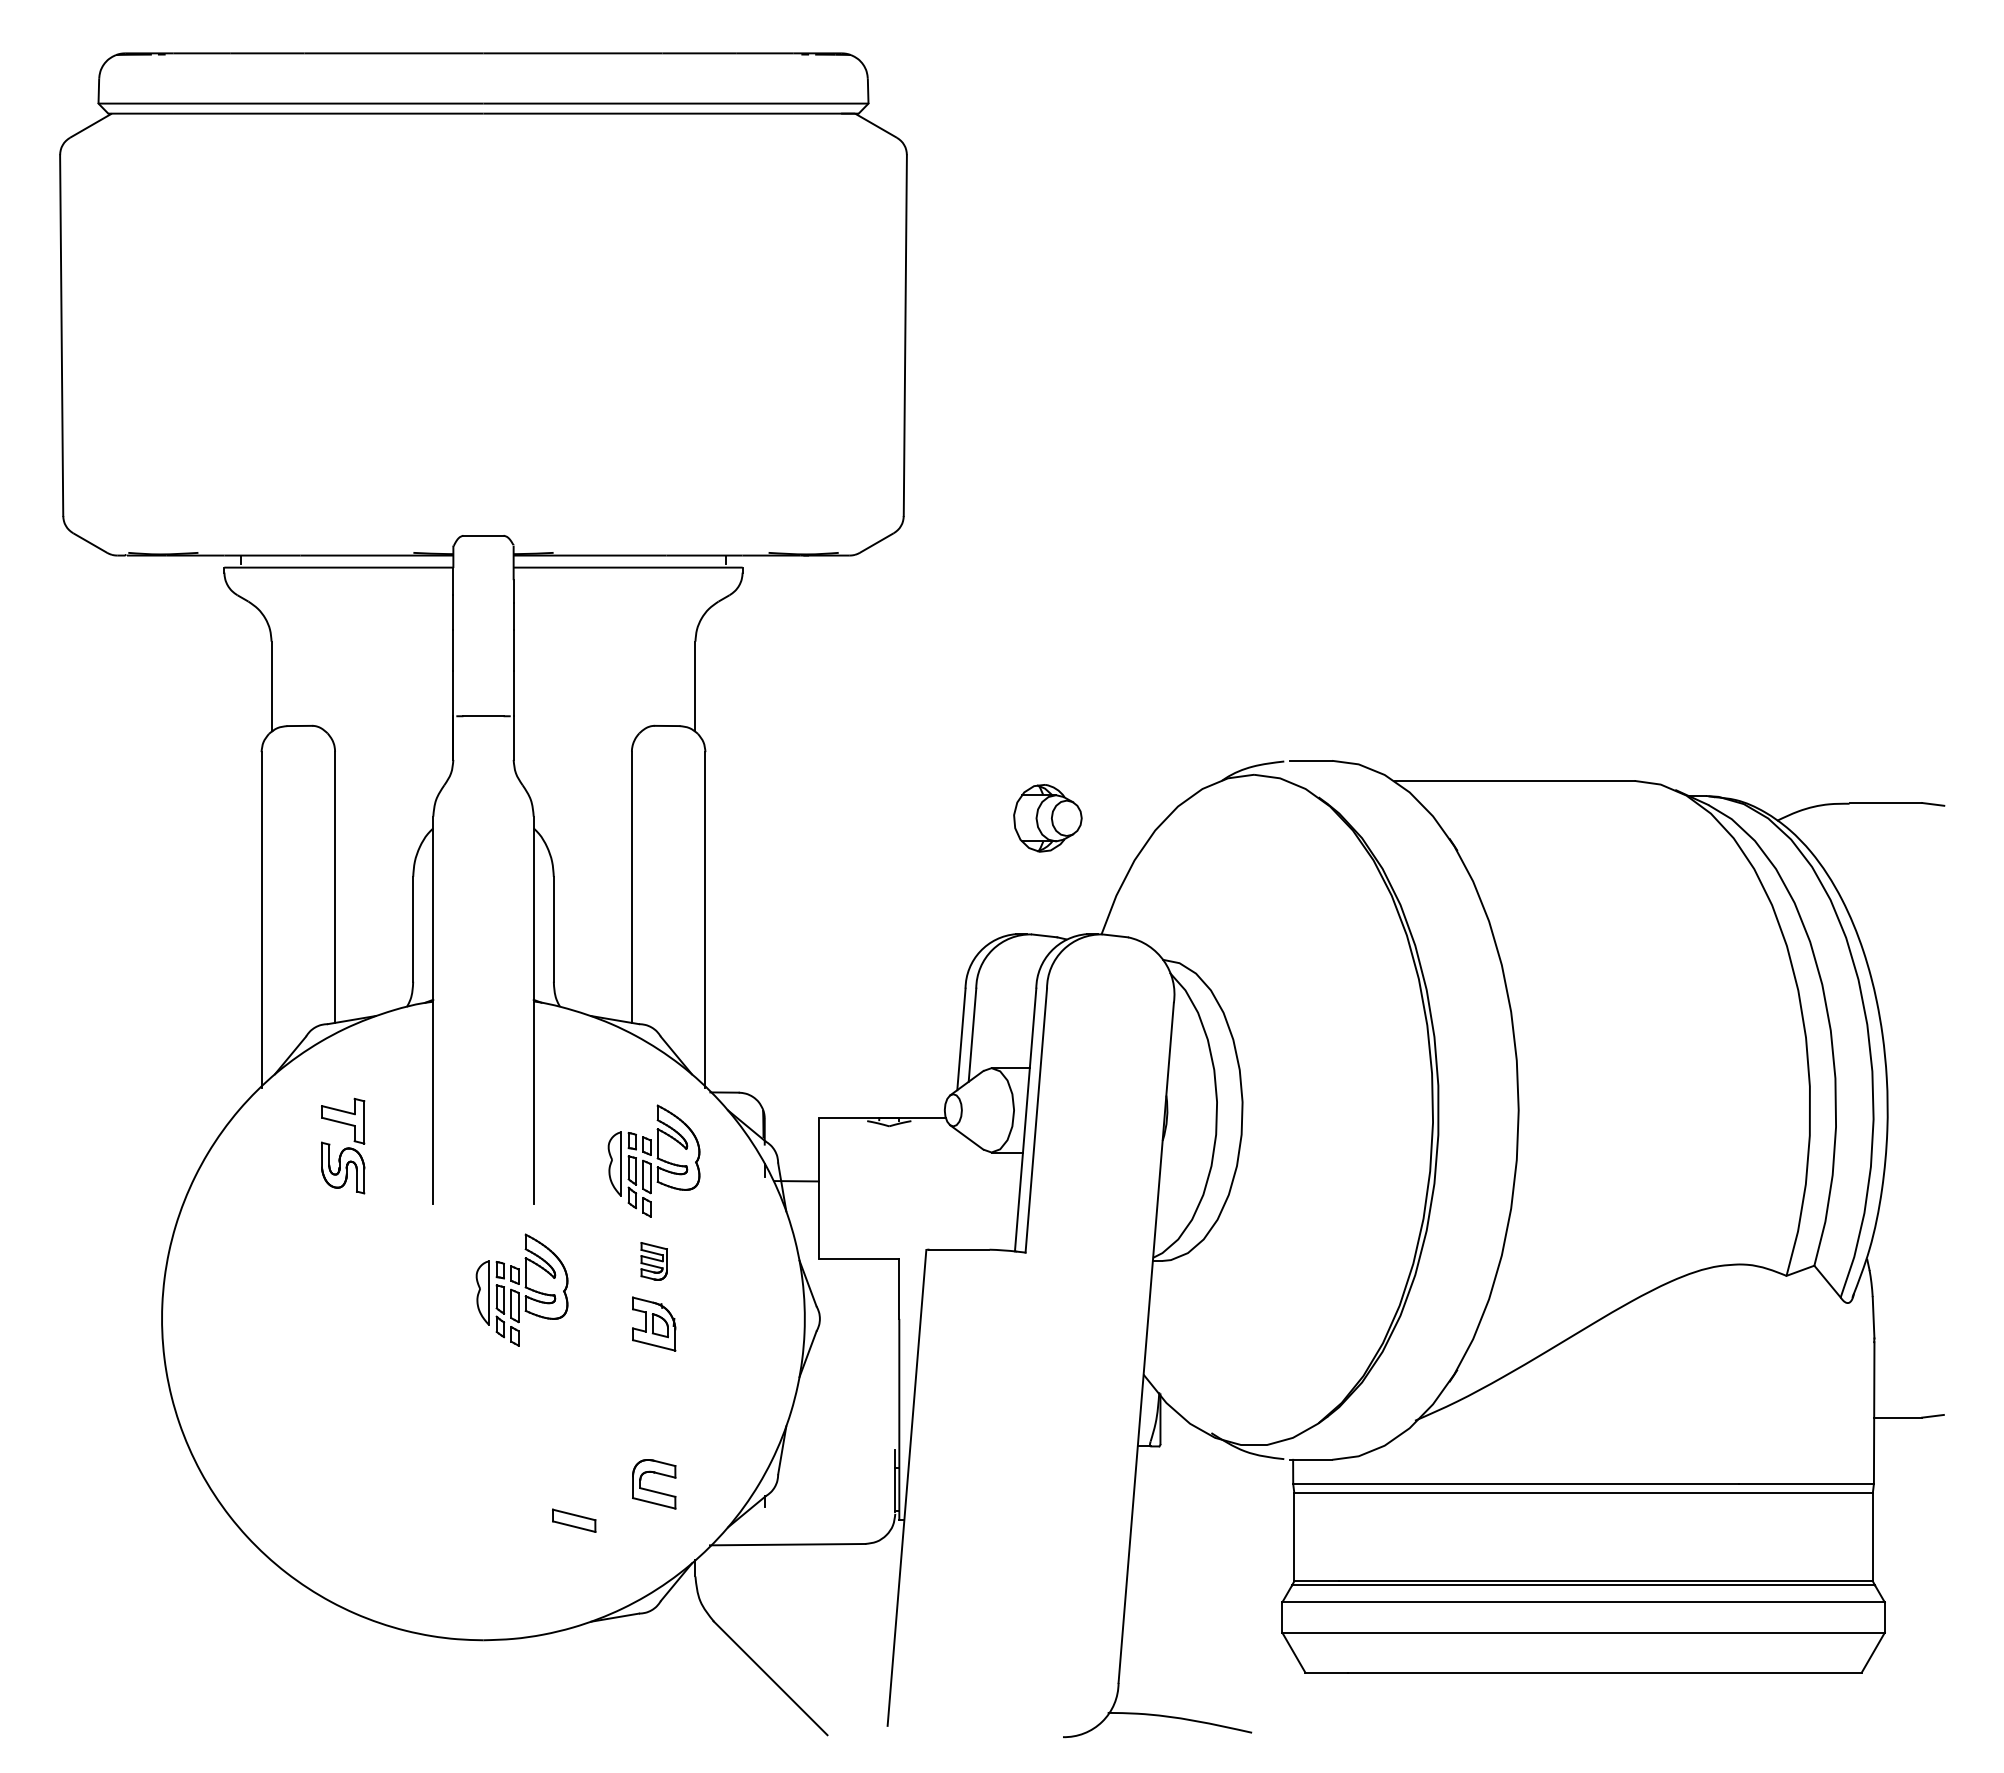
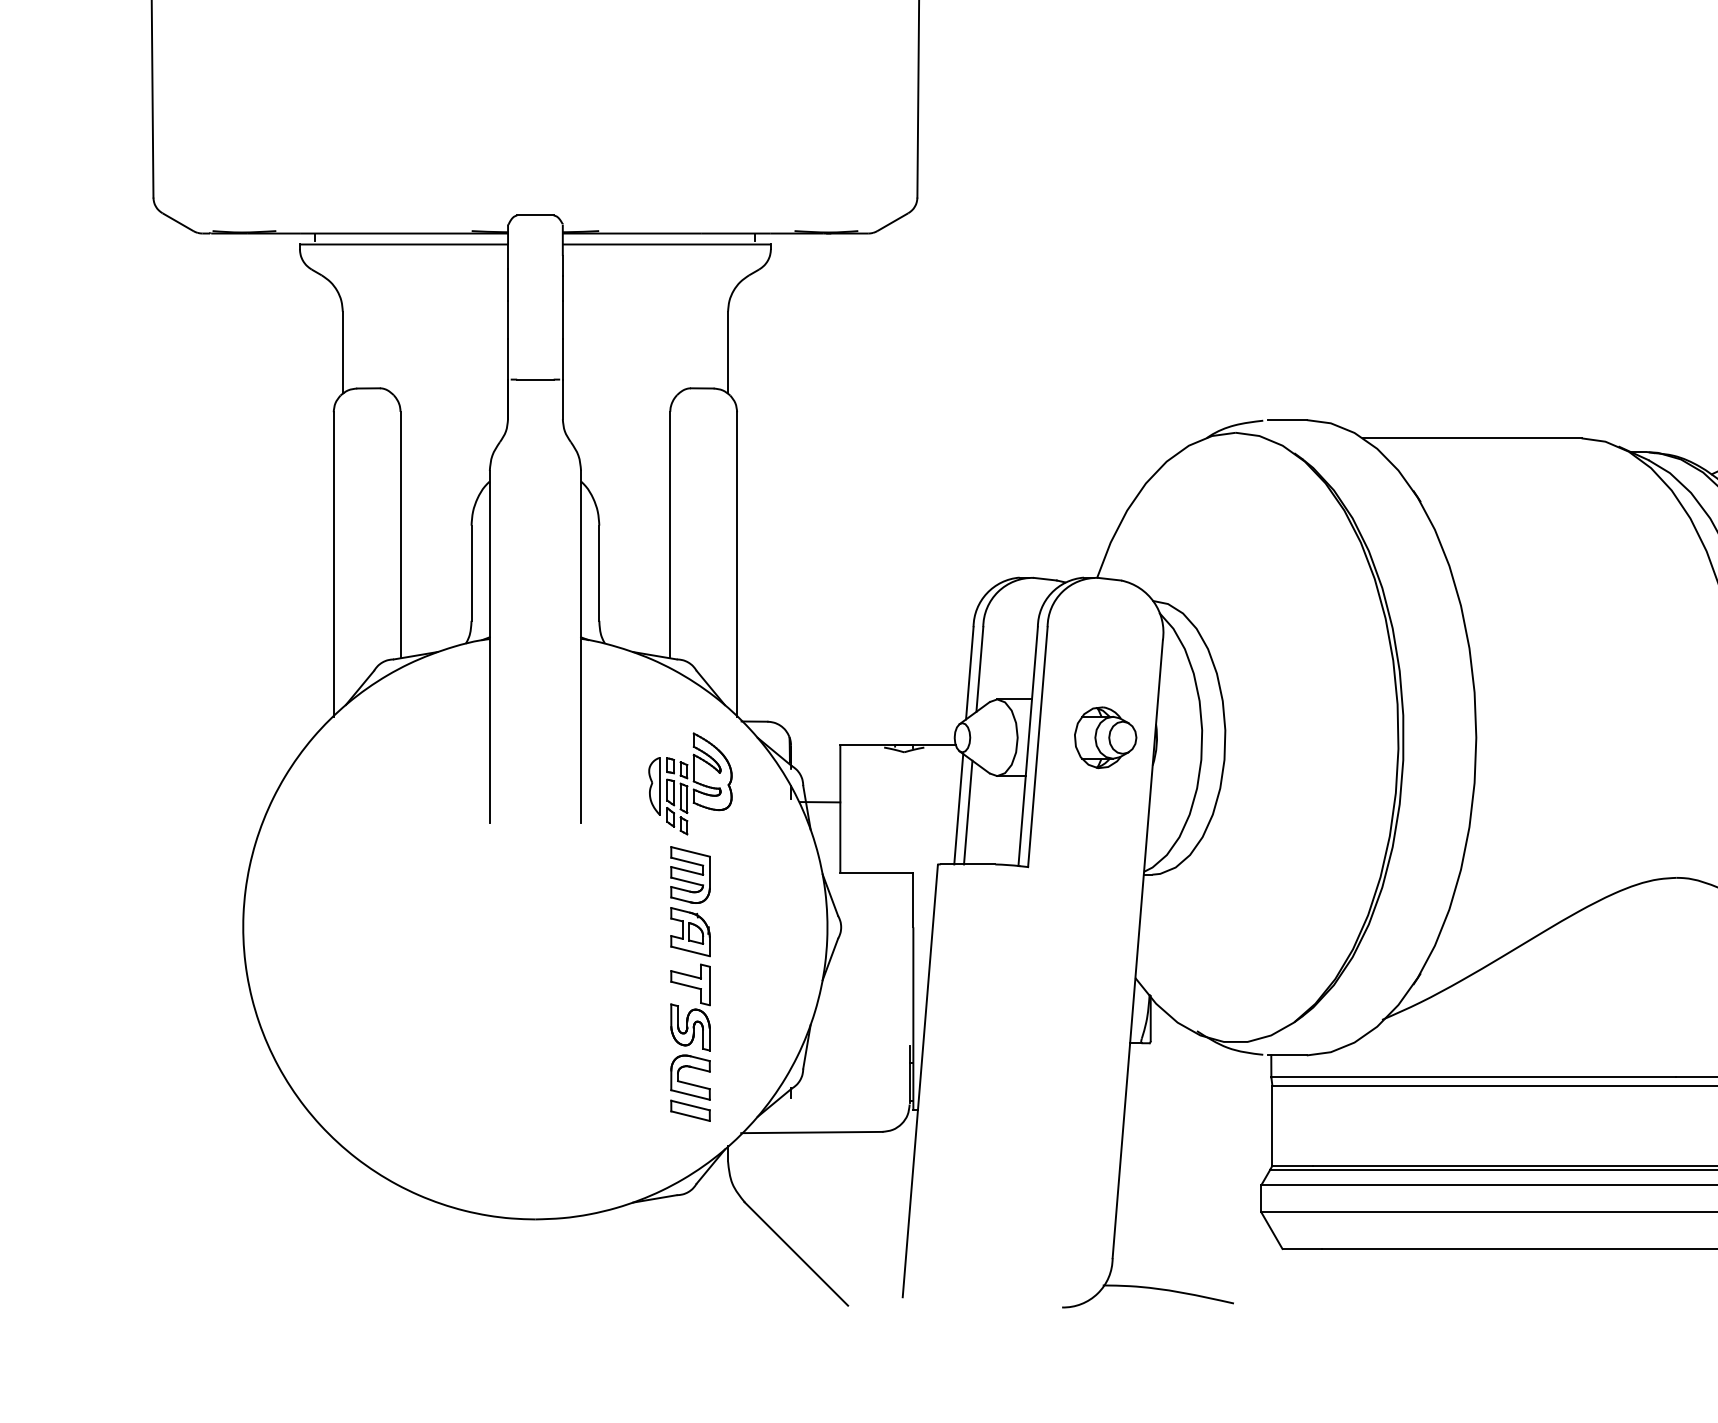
part: (1047, 818) -> (1105, 737), moved
part: (343, 1145) -> (690, 1006), moved
line: (949, 1188) -> (958, 808), added
line: (959, 1192) -> (968, 812), added
part: (654, 1261) -> (690, 875), size x1.67
part: (521, 1289) -> (569, 900), removed
part: (574, 1520) -> (690, 1110), moved

